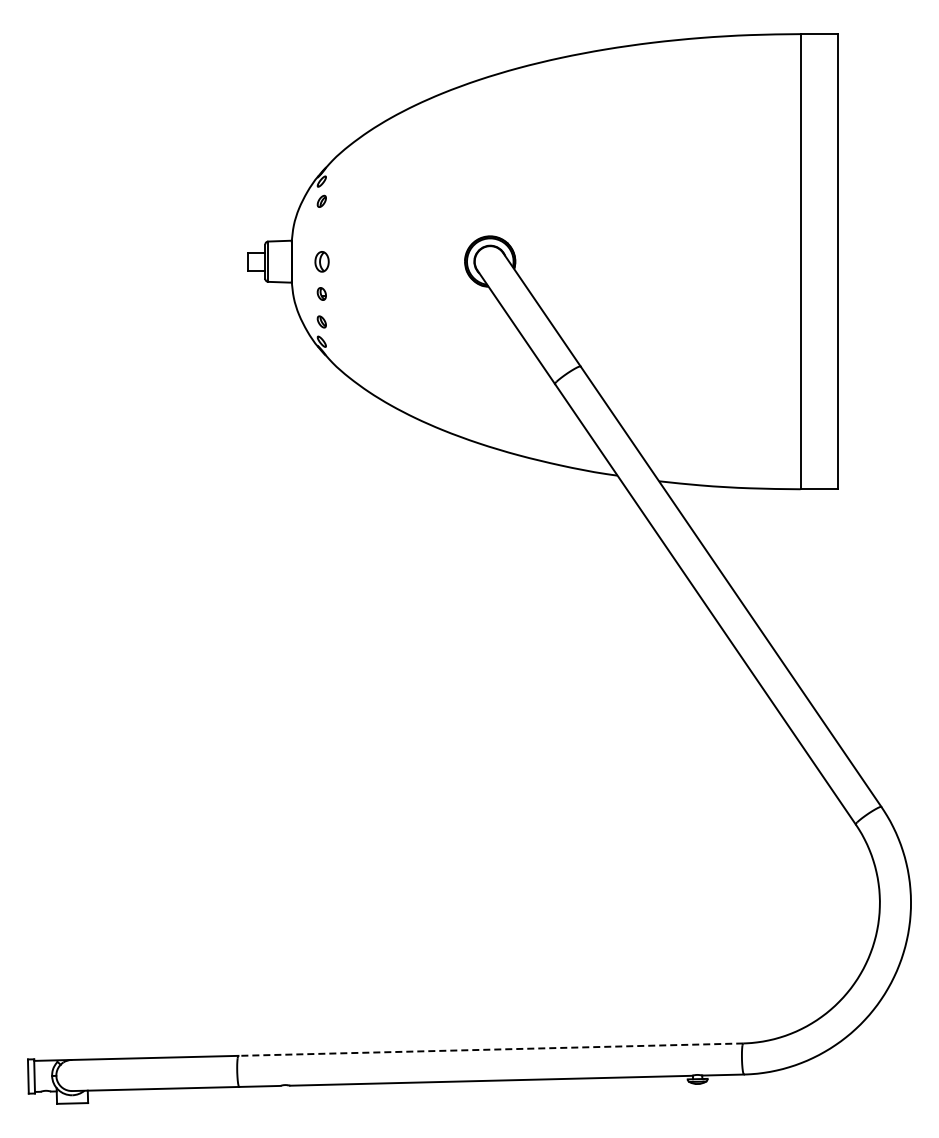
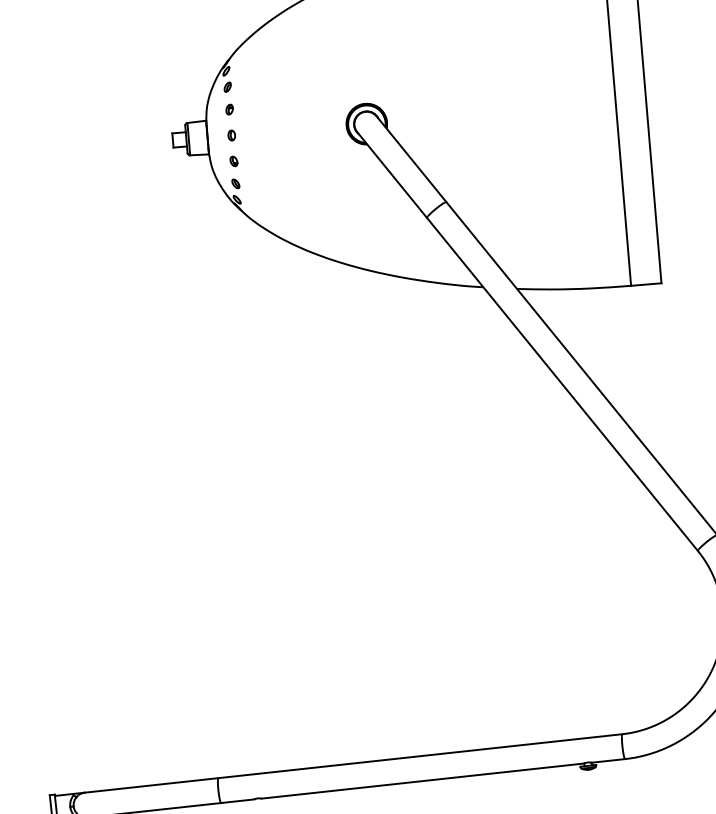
part: (321, 229) -> (229, 109), added
part: (321, 261) -> (231, 135), size x0.62
line: (490, 1049) -> (420, 756), dashed -> solid

